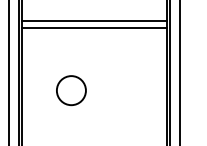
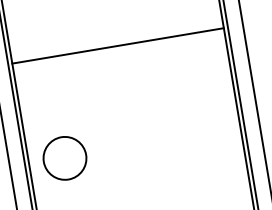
line: (94, 28) -> (119, 56), removed
circle: (71, 90) -> (65, 158), moved

